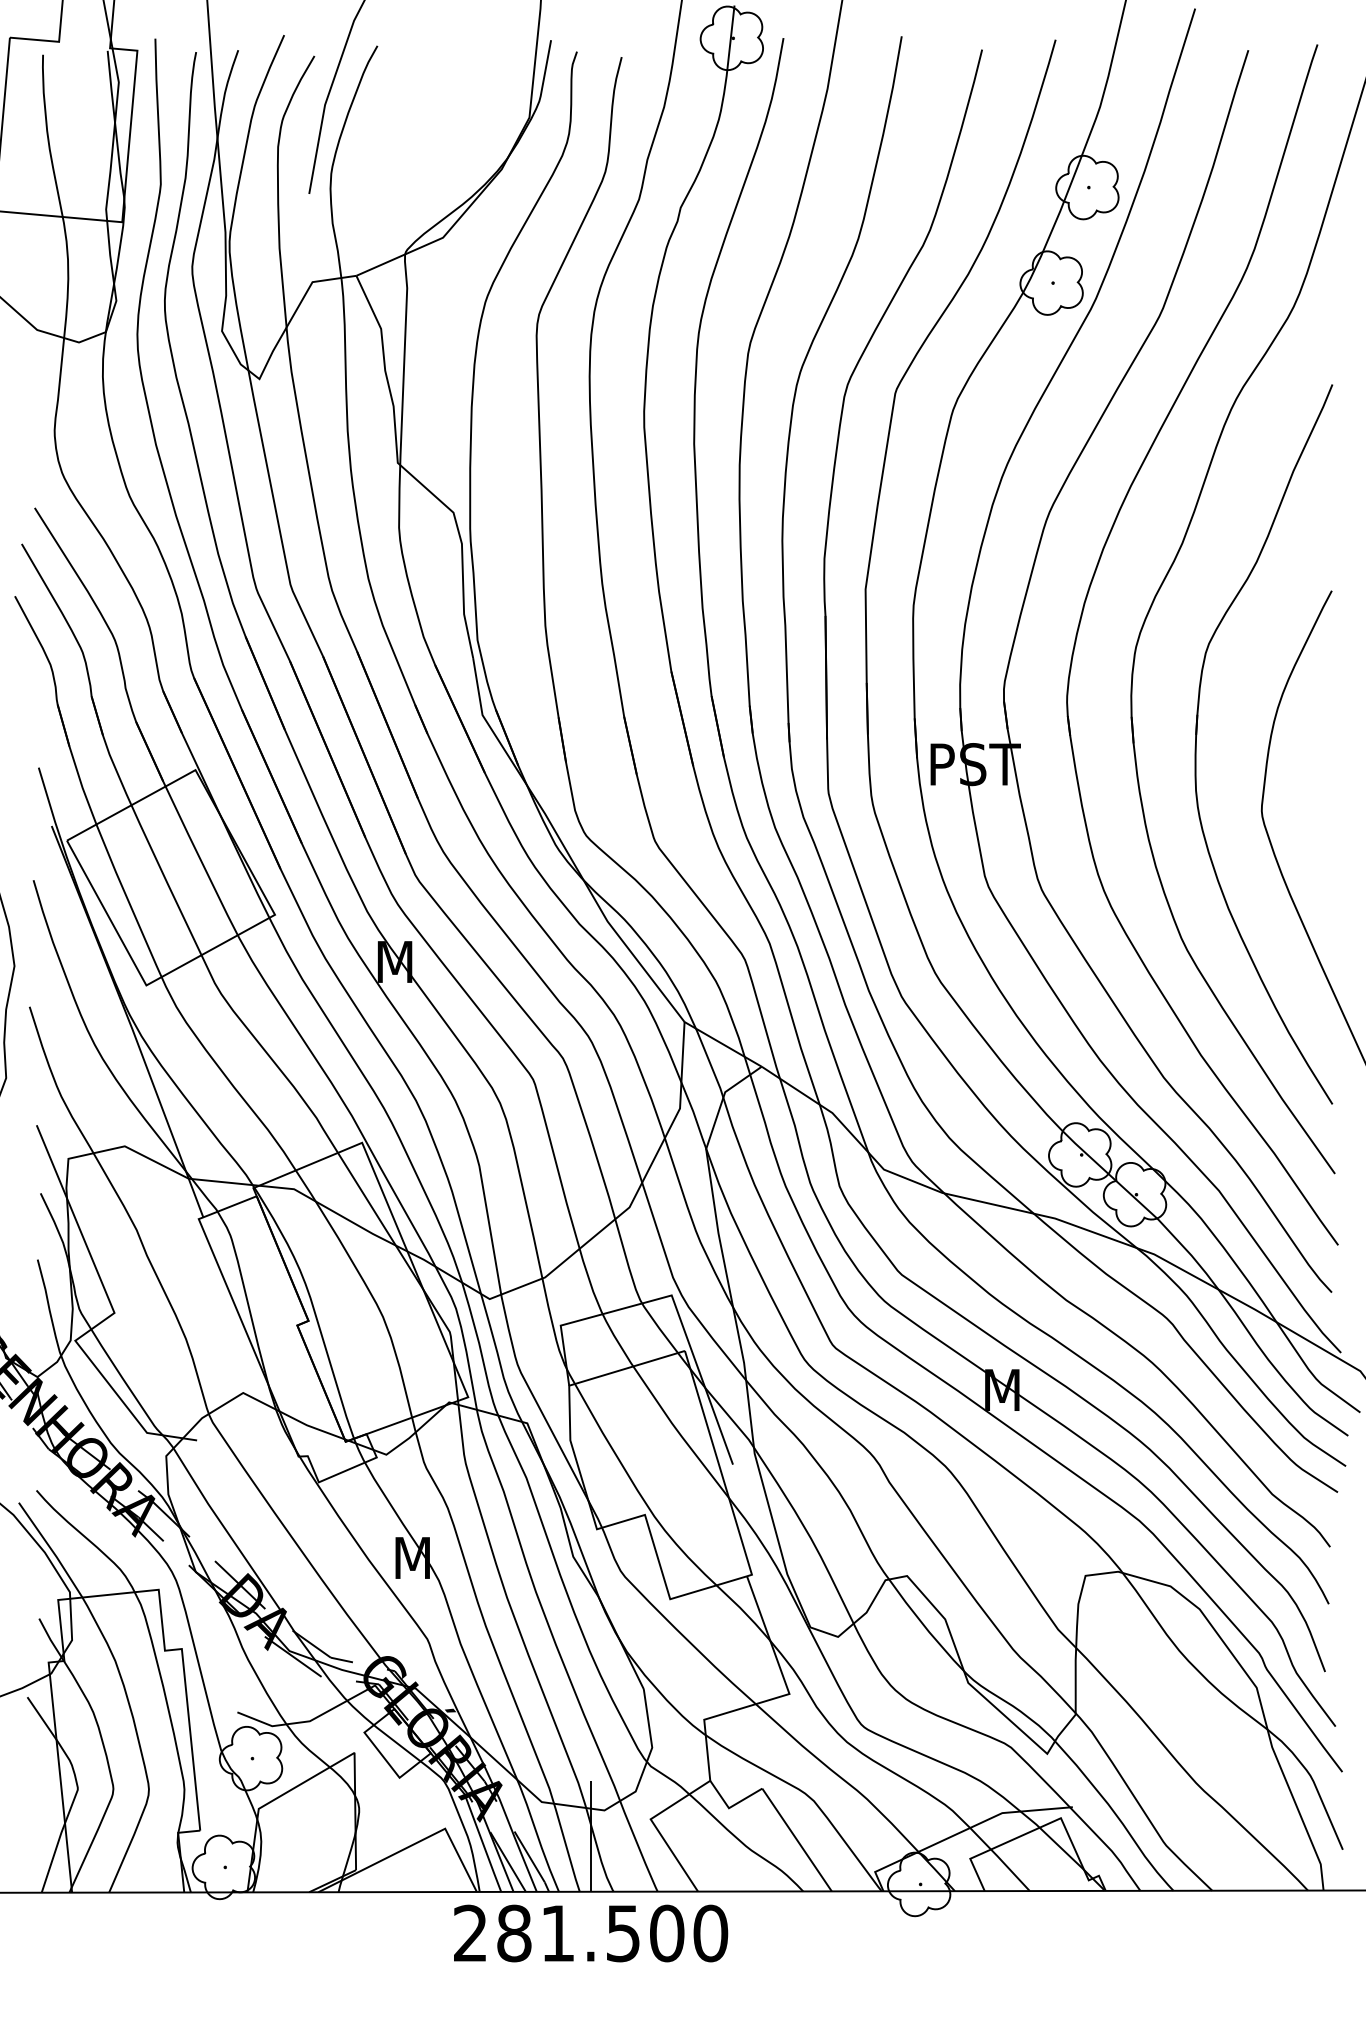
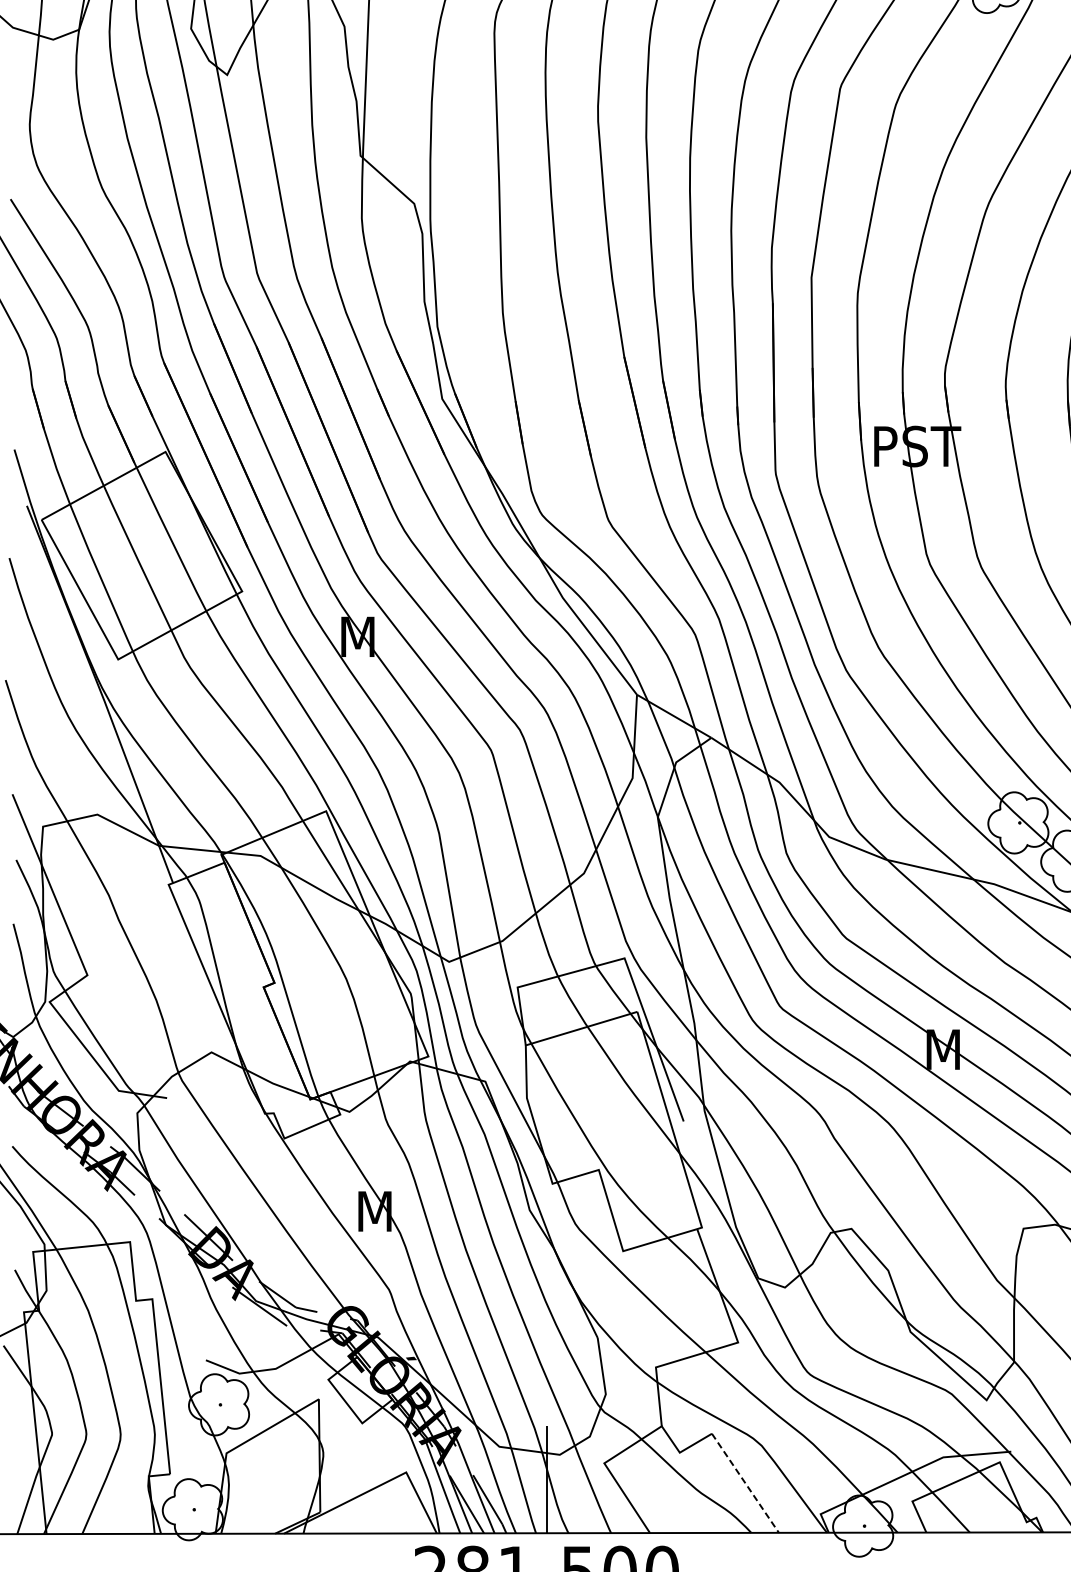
line: (797, 1840) -> (745, 1483), solid -> dashed

